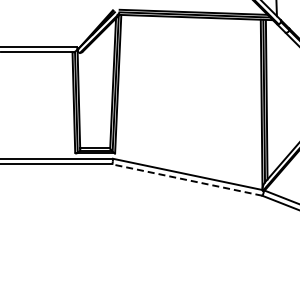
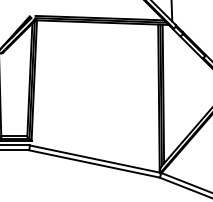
line: (187, 180) -> (94, 164), dashed -> solid

